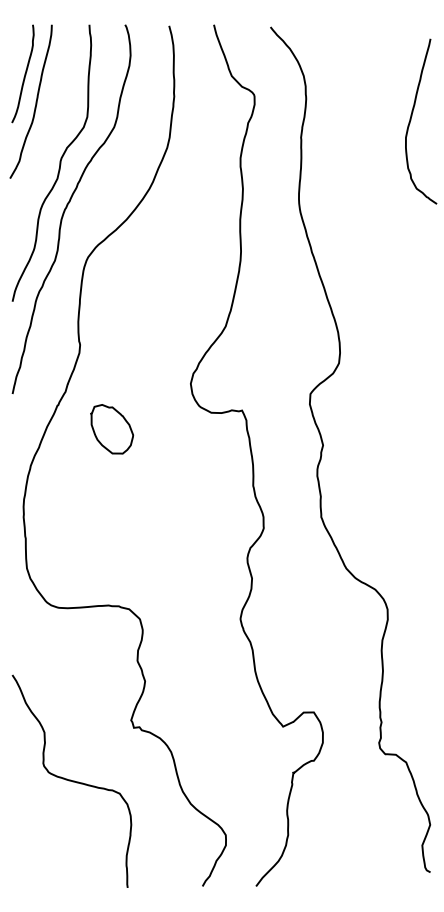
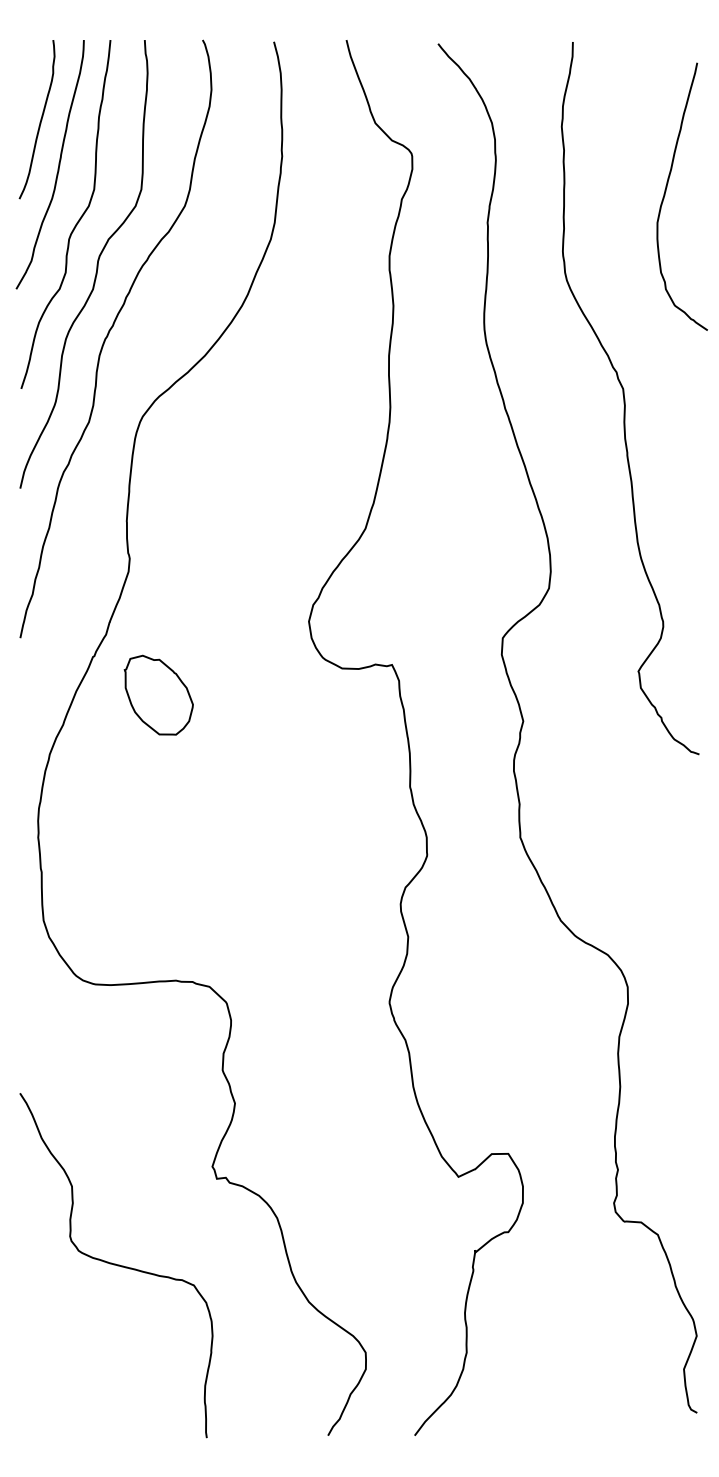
curve: (47, 136) -> (76, 221), added
curve: (386, 246) -> (625, 399), added
part: (112, 429) -> (159, 695), moved

